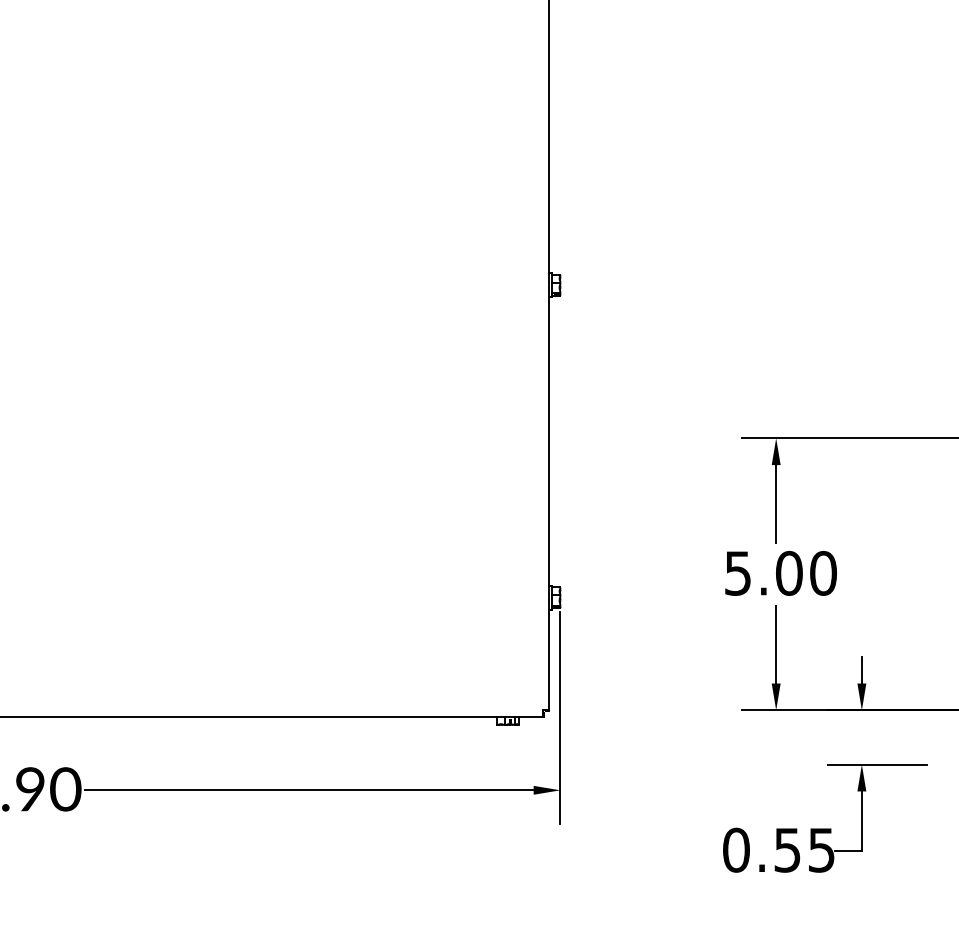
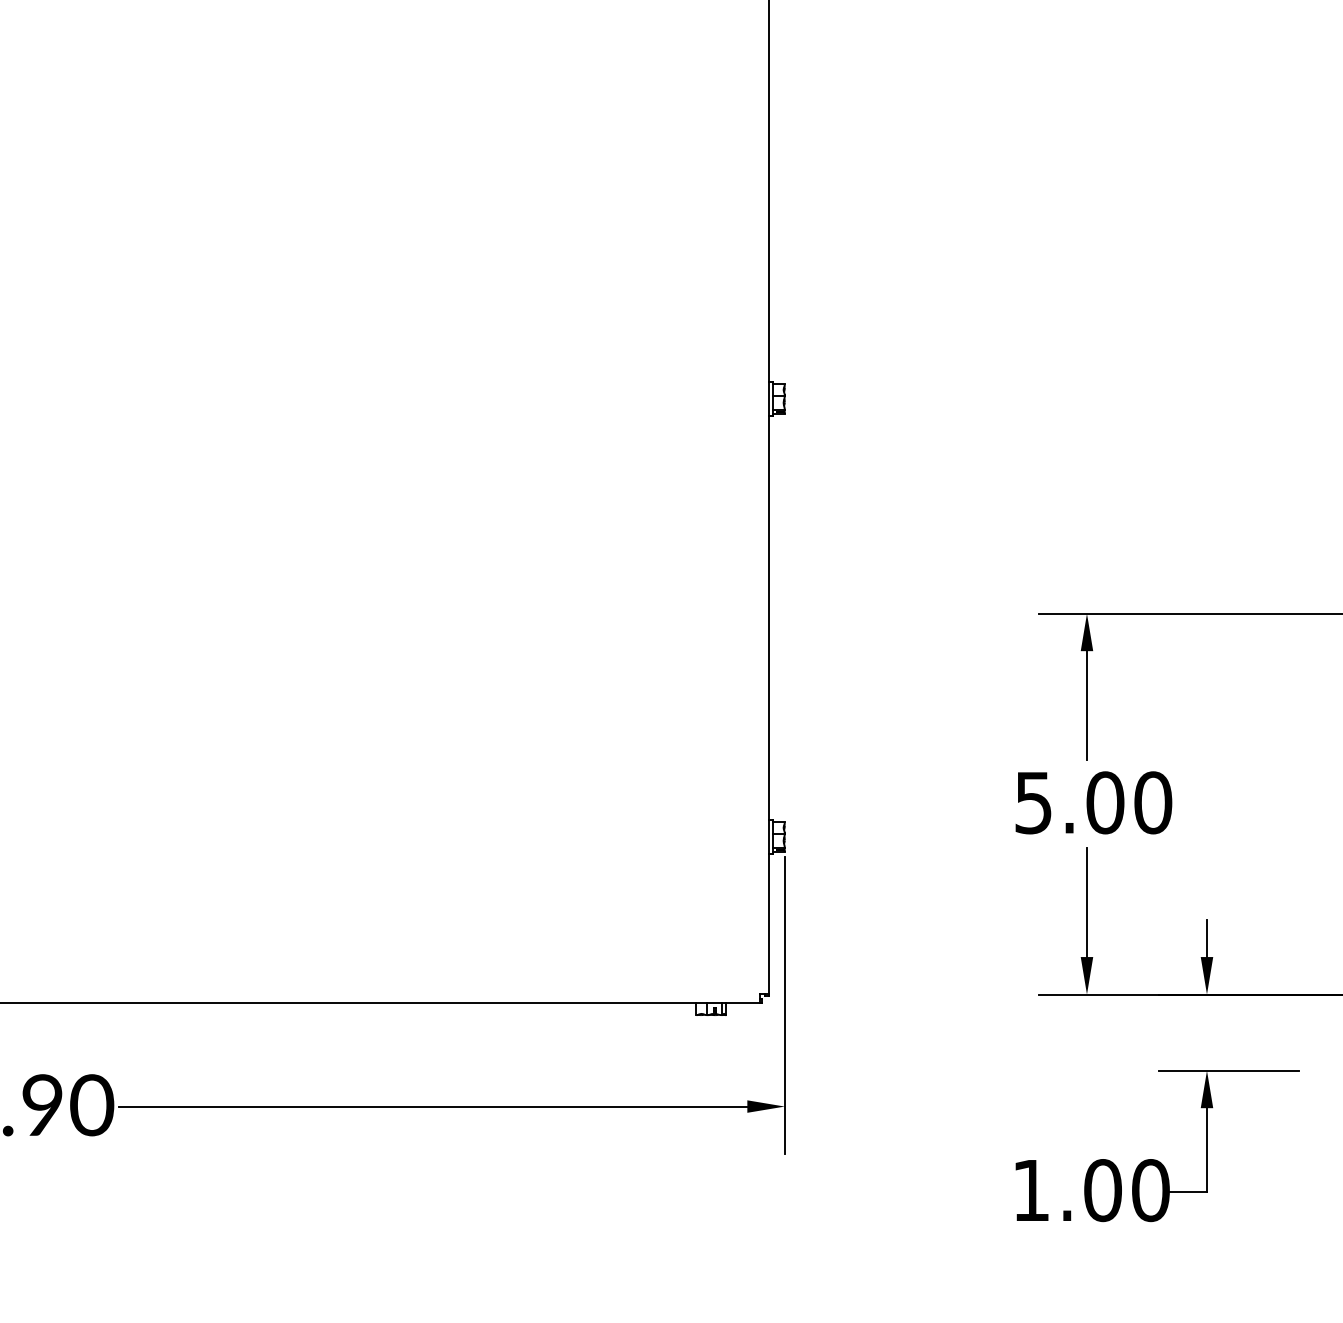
text: (779, 849) -> (1091, 1189), 0.55 -> 1.00

